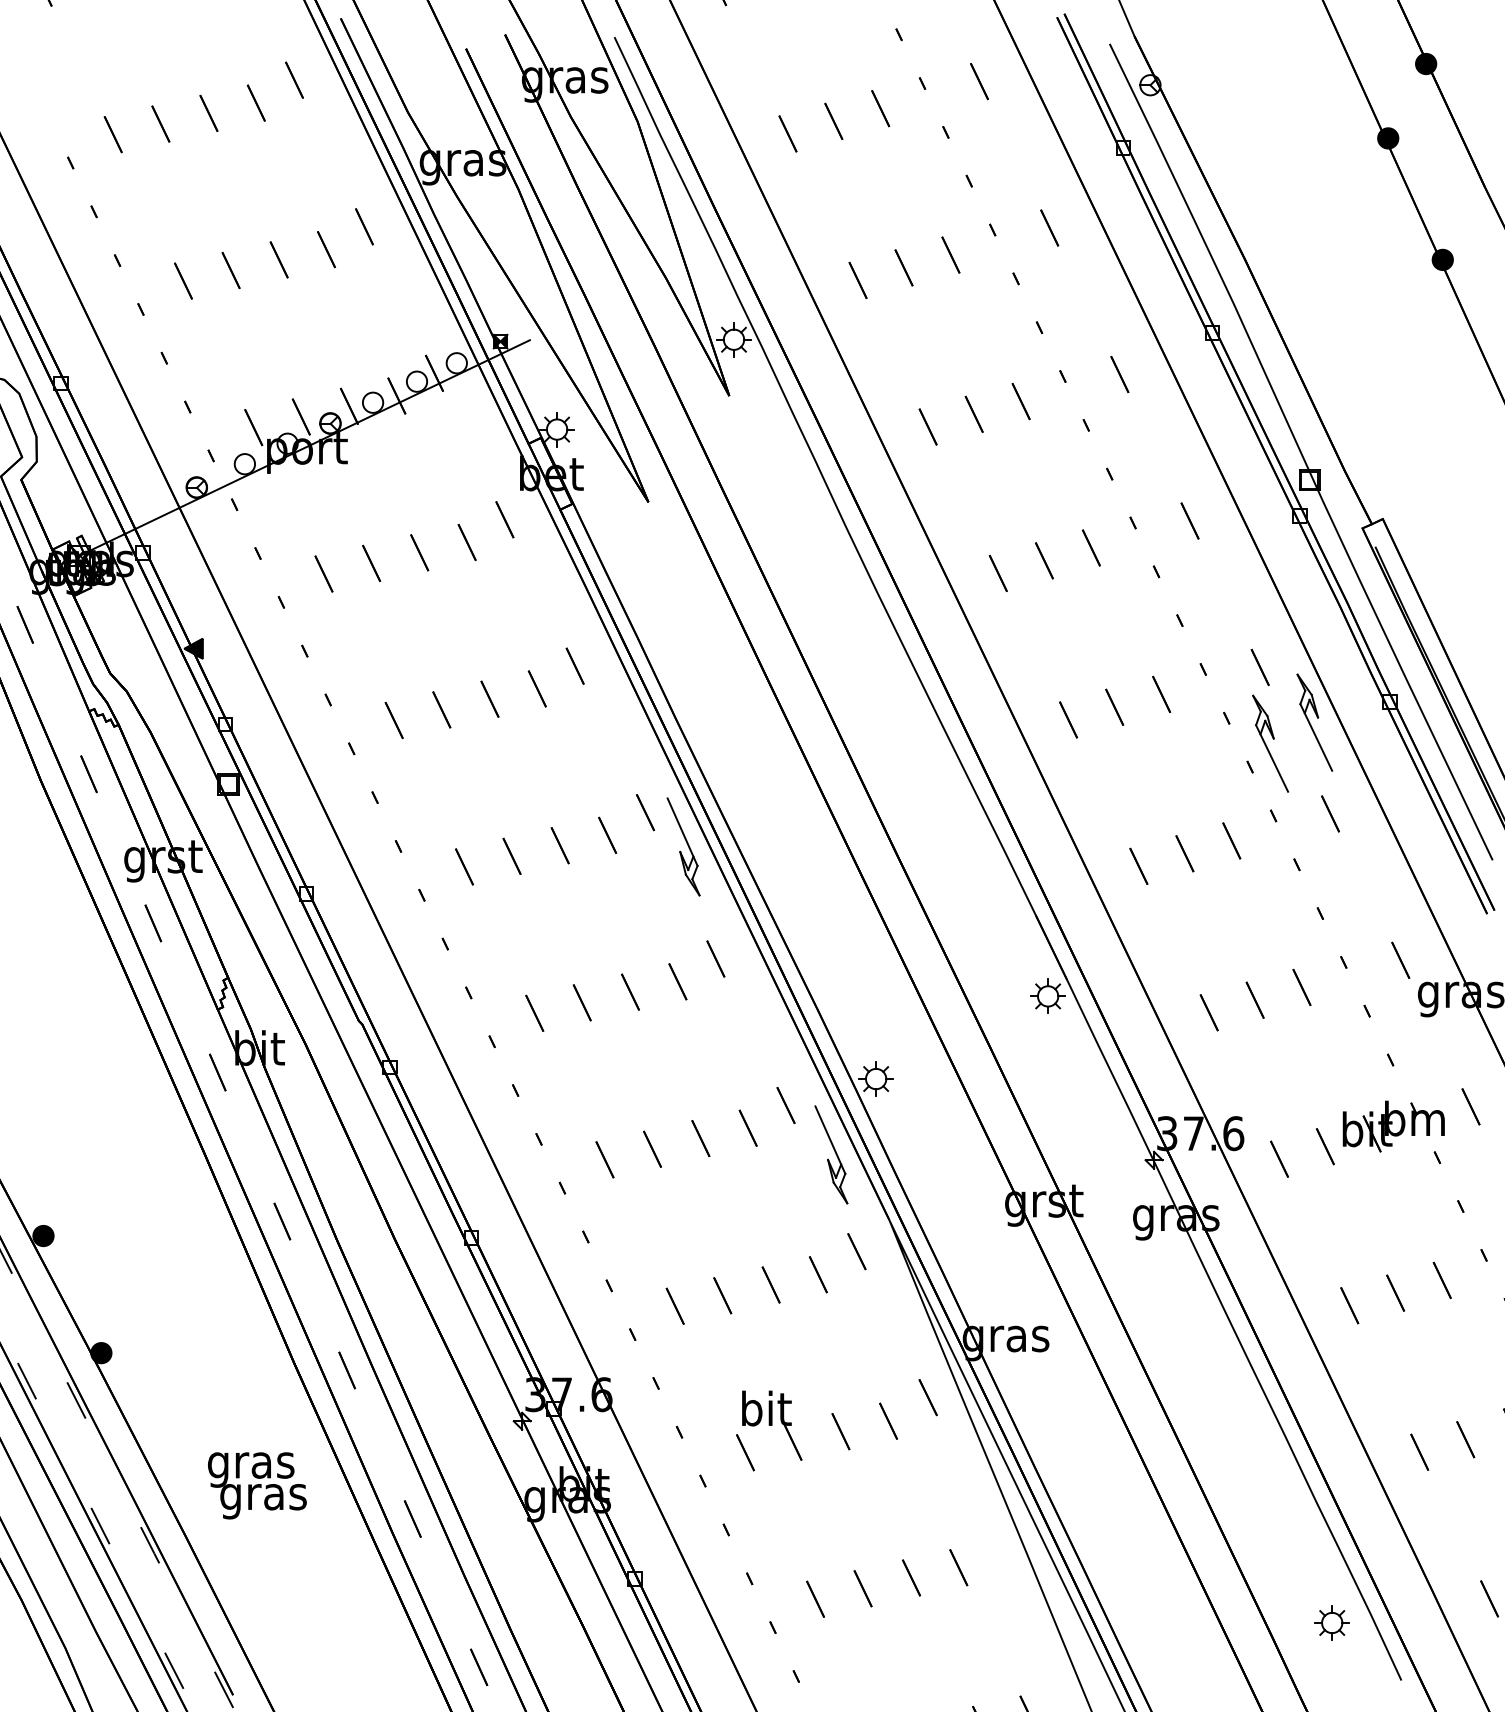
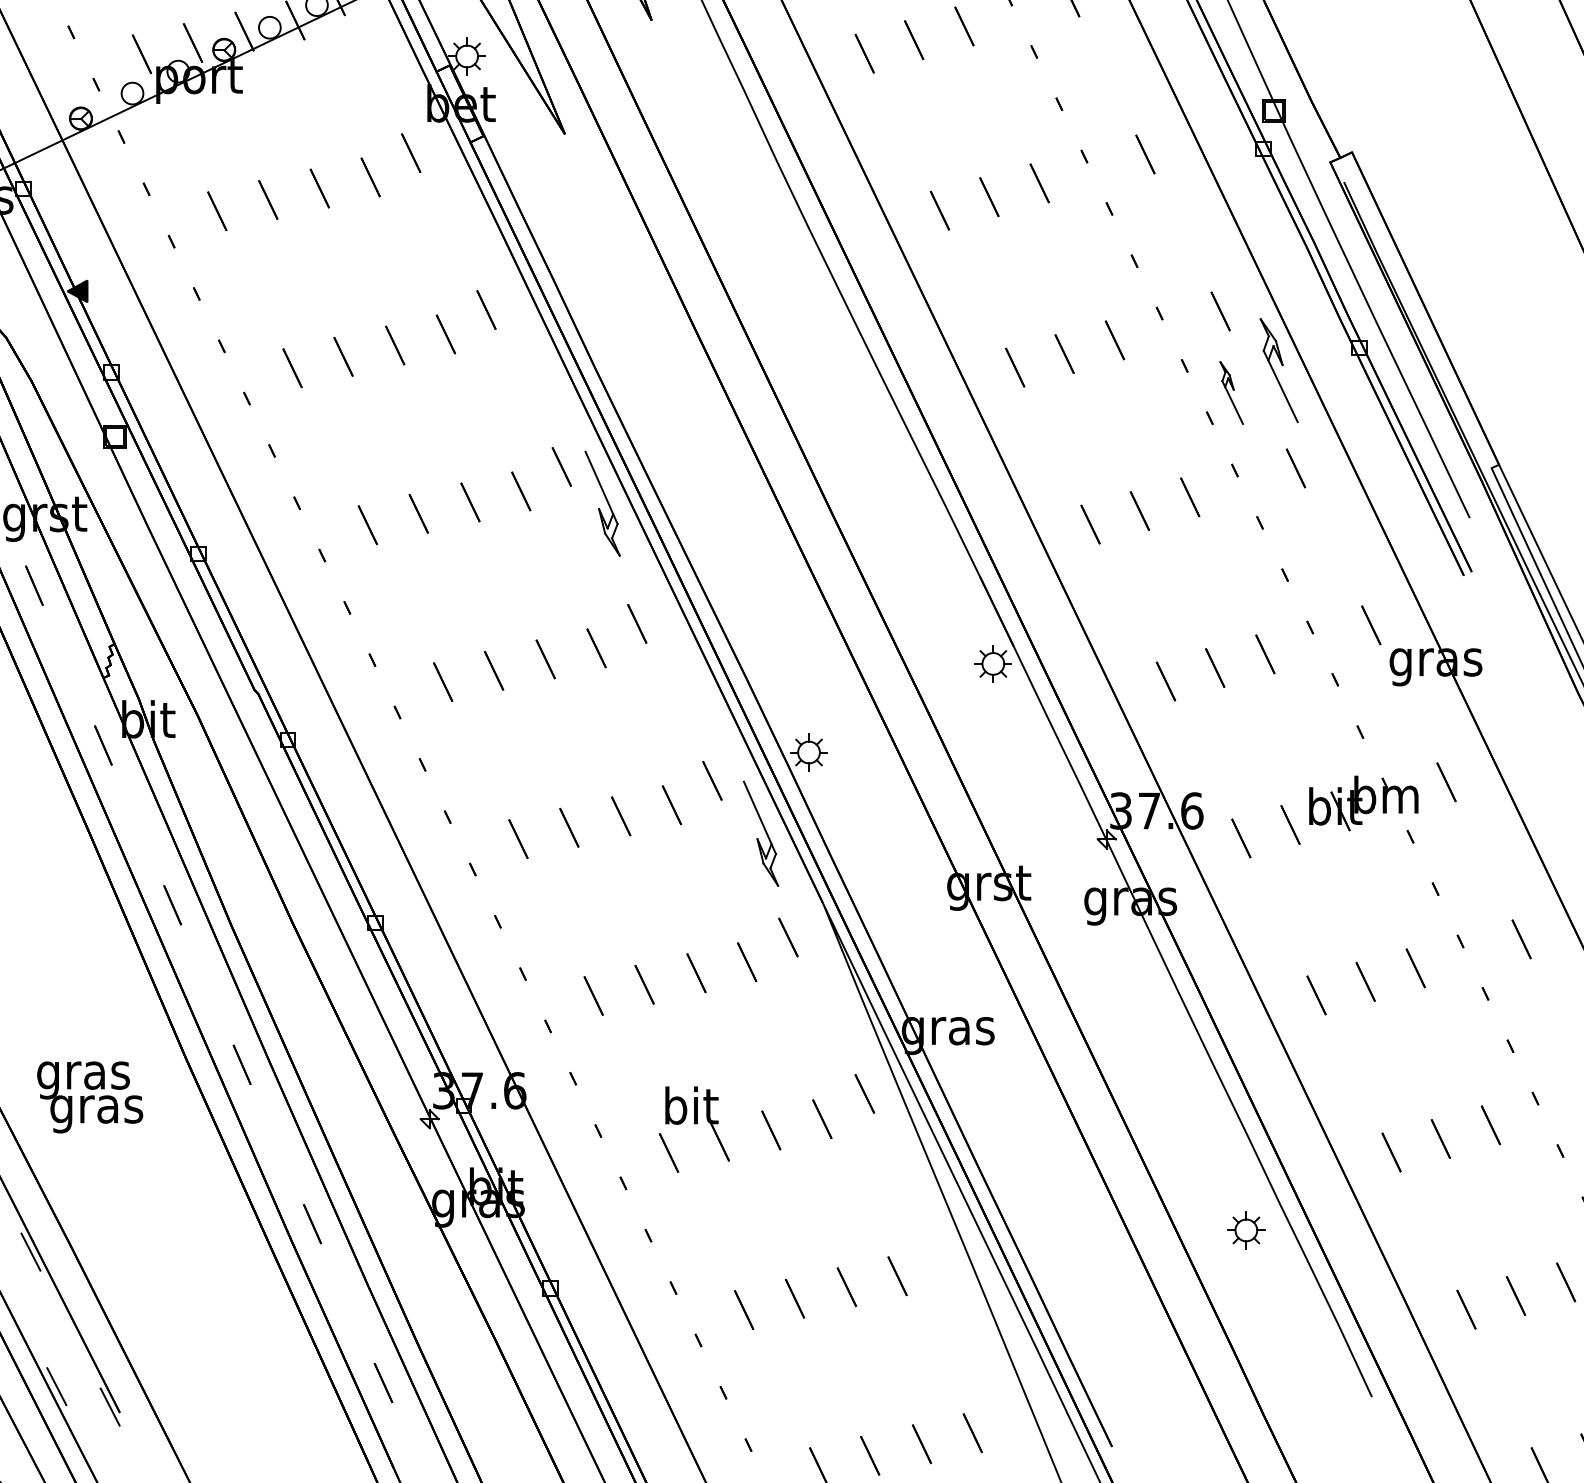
part: (1270, 743) -> (1231, 392), size x0.6
text: (257, 1485) -> (90, 1097), moved
part: (1331, 1622) -> (1245, 1229), moved

